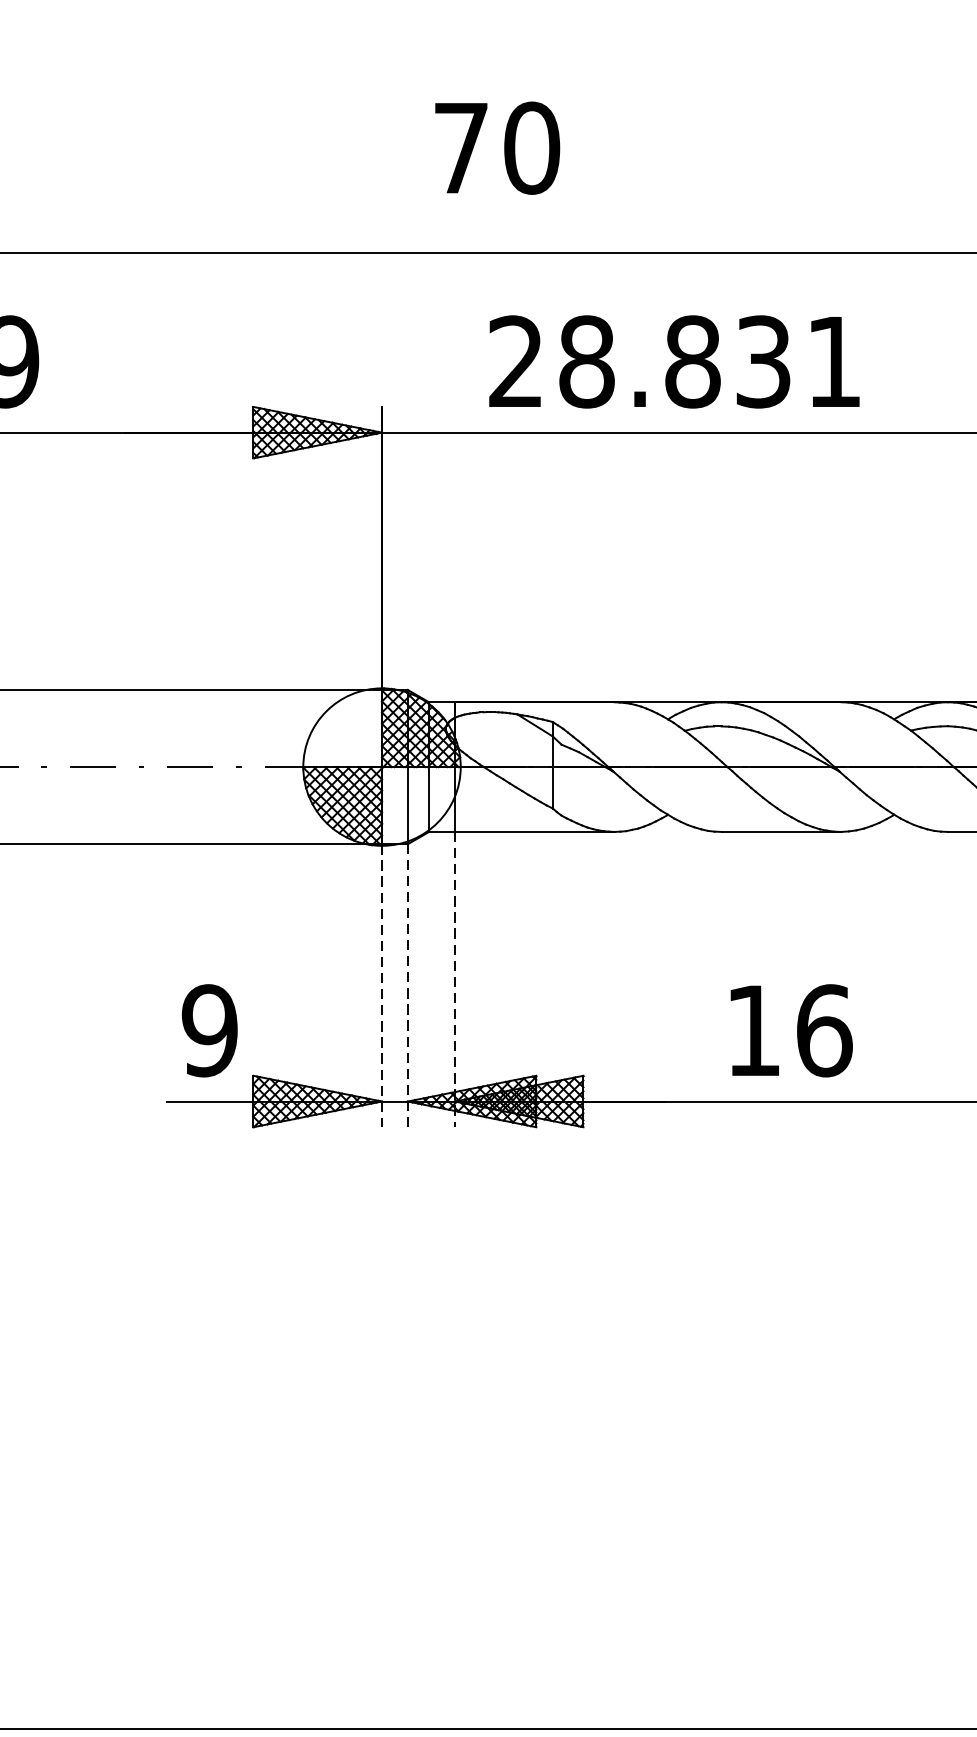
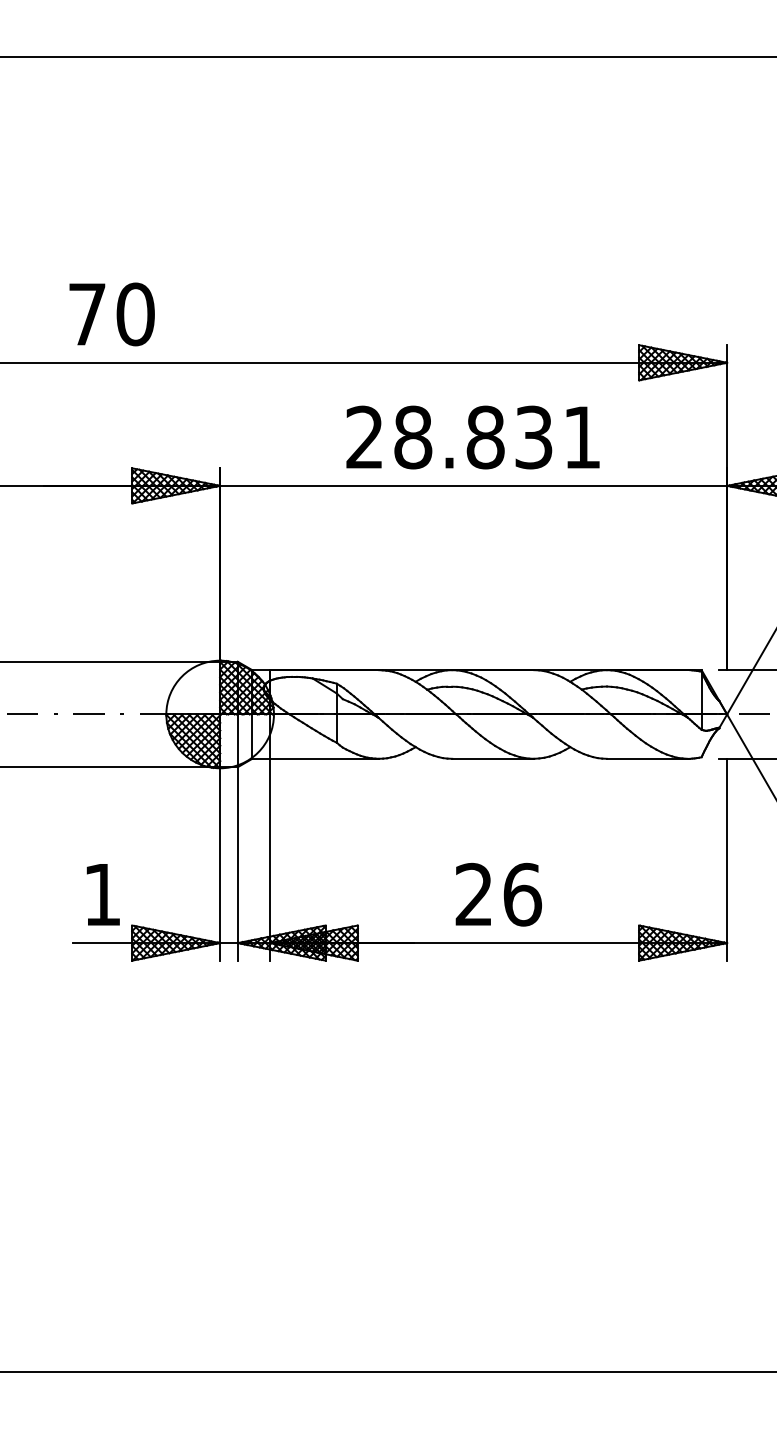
text: (496, 148) -> (111, 314), moved
text: (673, 361) -> (472, 437), moved
line: (454, 979) -> (269, 859), dashed -> solid
line: (382, 985) -> (220, 863), dashed -> solid
line: (407, 985) -> (237, 863), dashed -> solid
text: (752, 1028) -> (473, 893), 16 -> 26
text: (209, 1030) -> (102, 894), 9 -> 1

